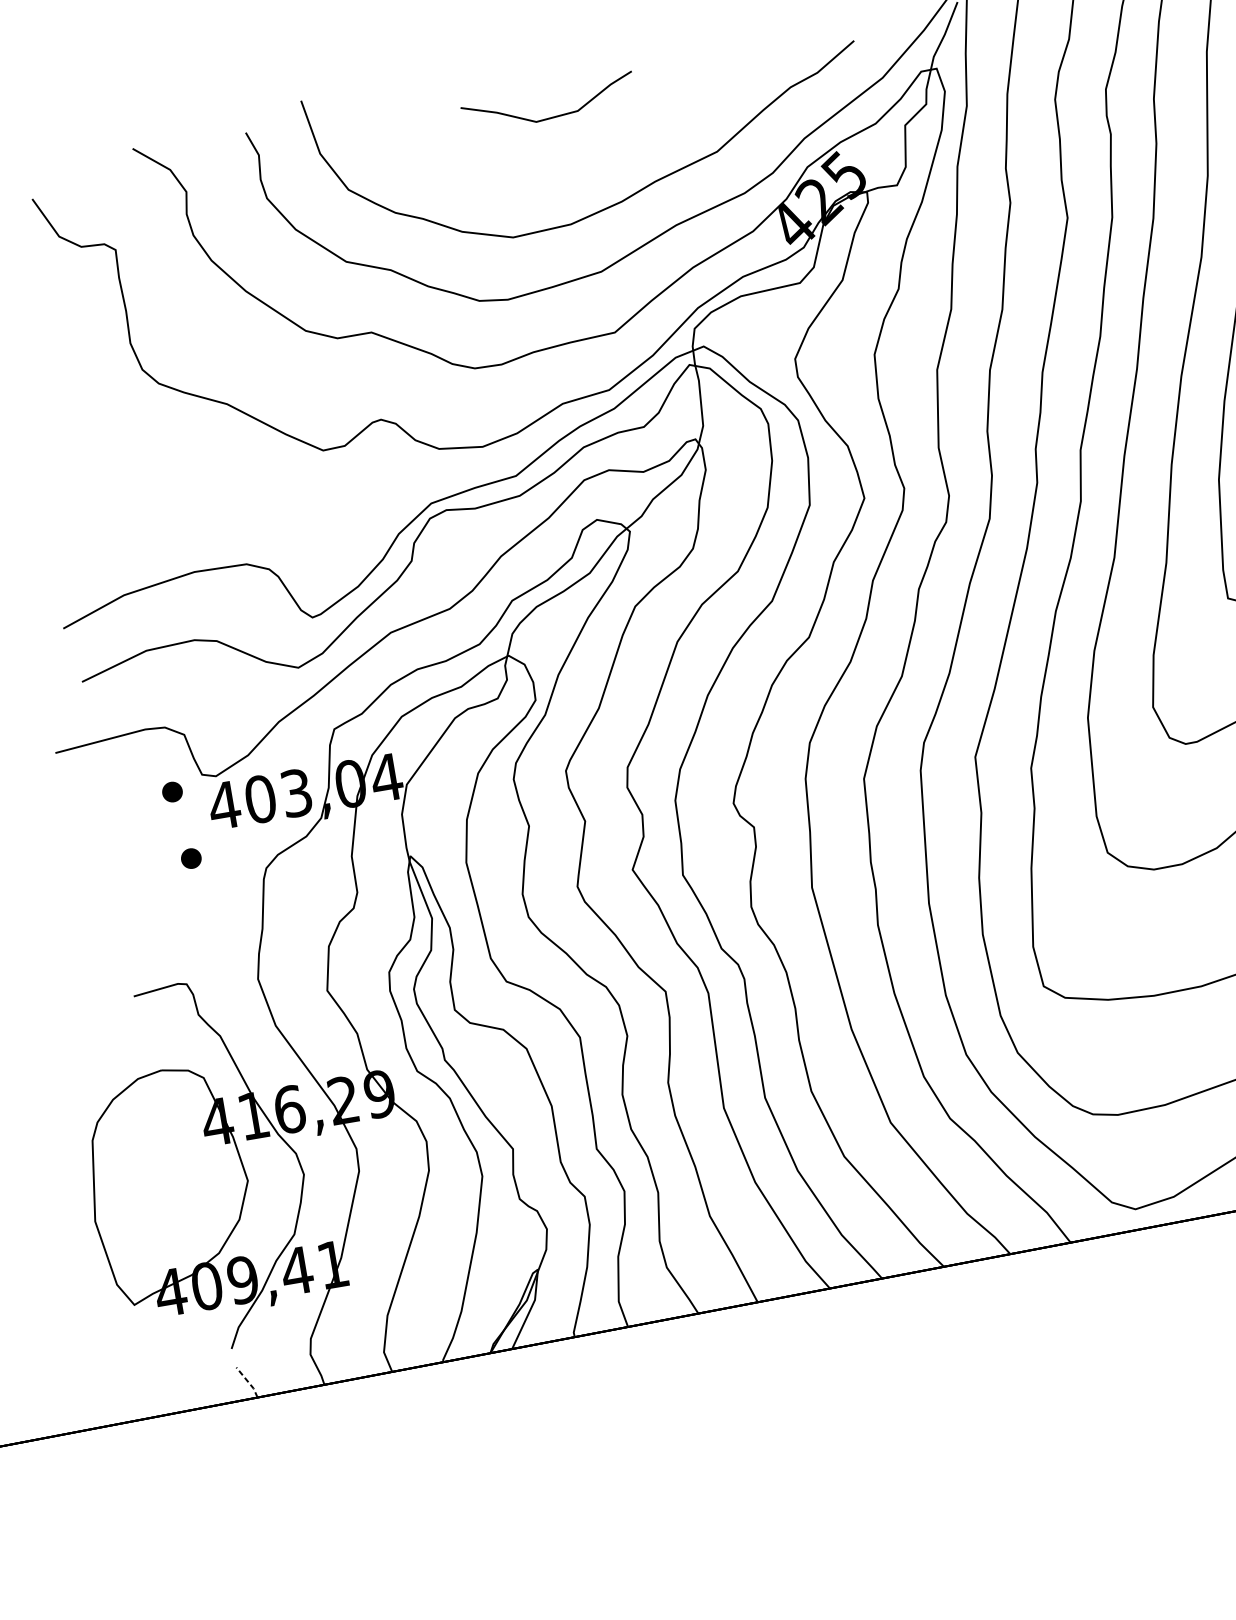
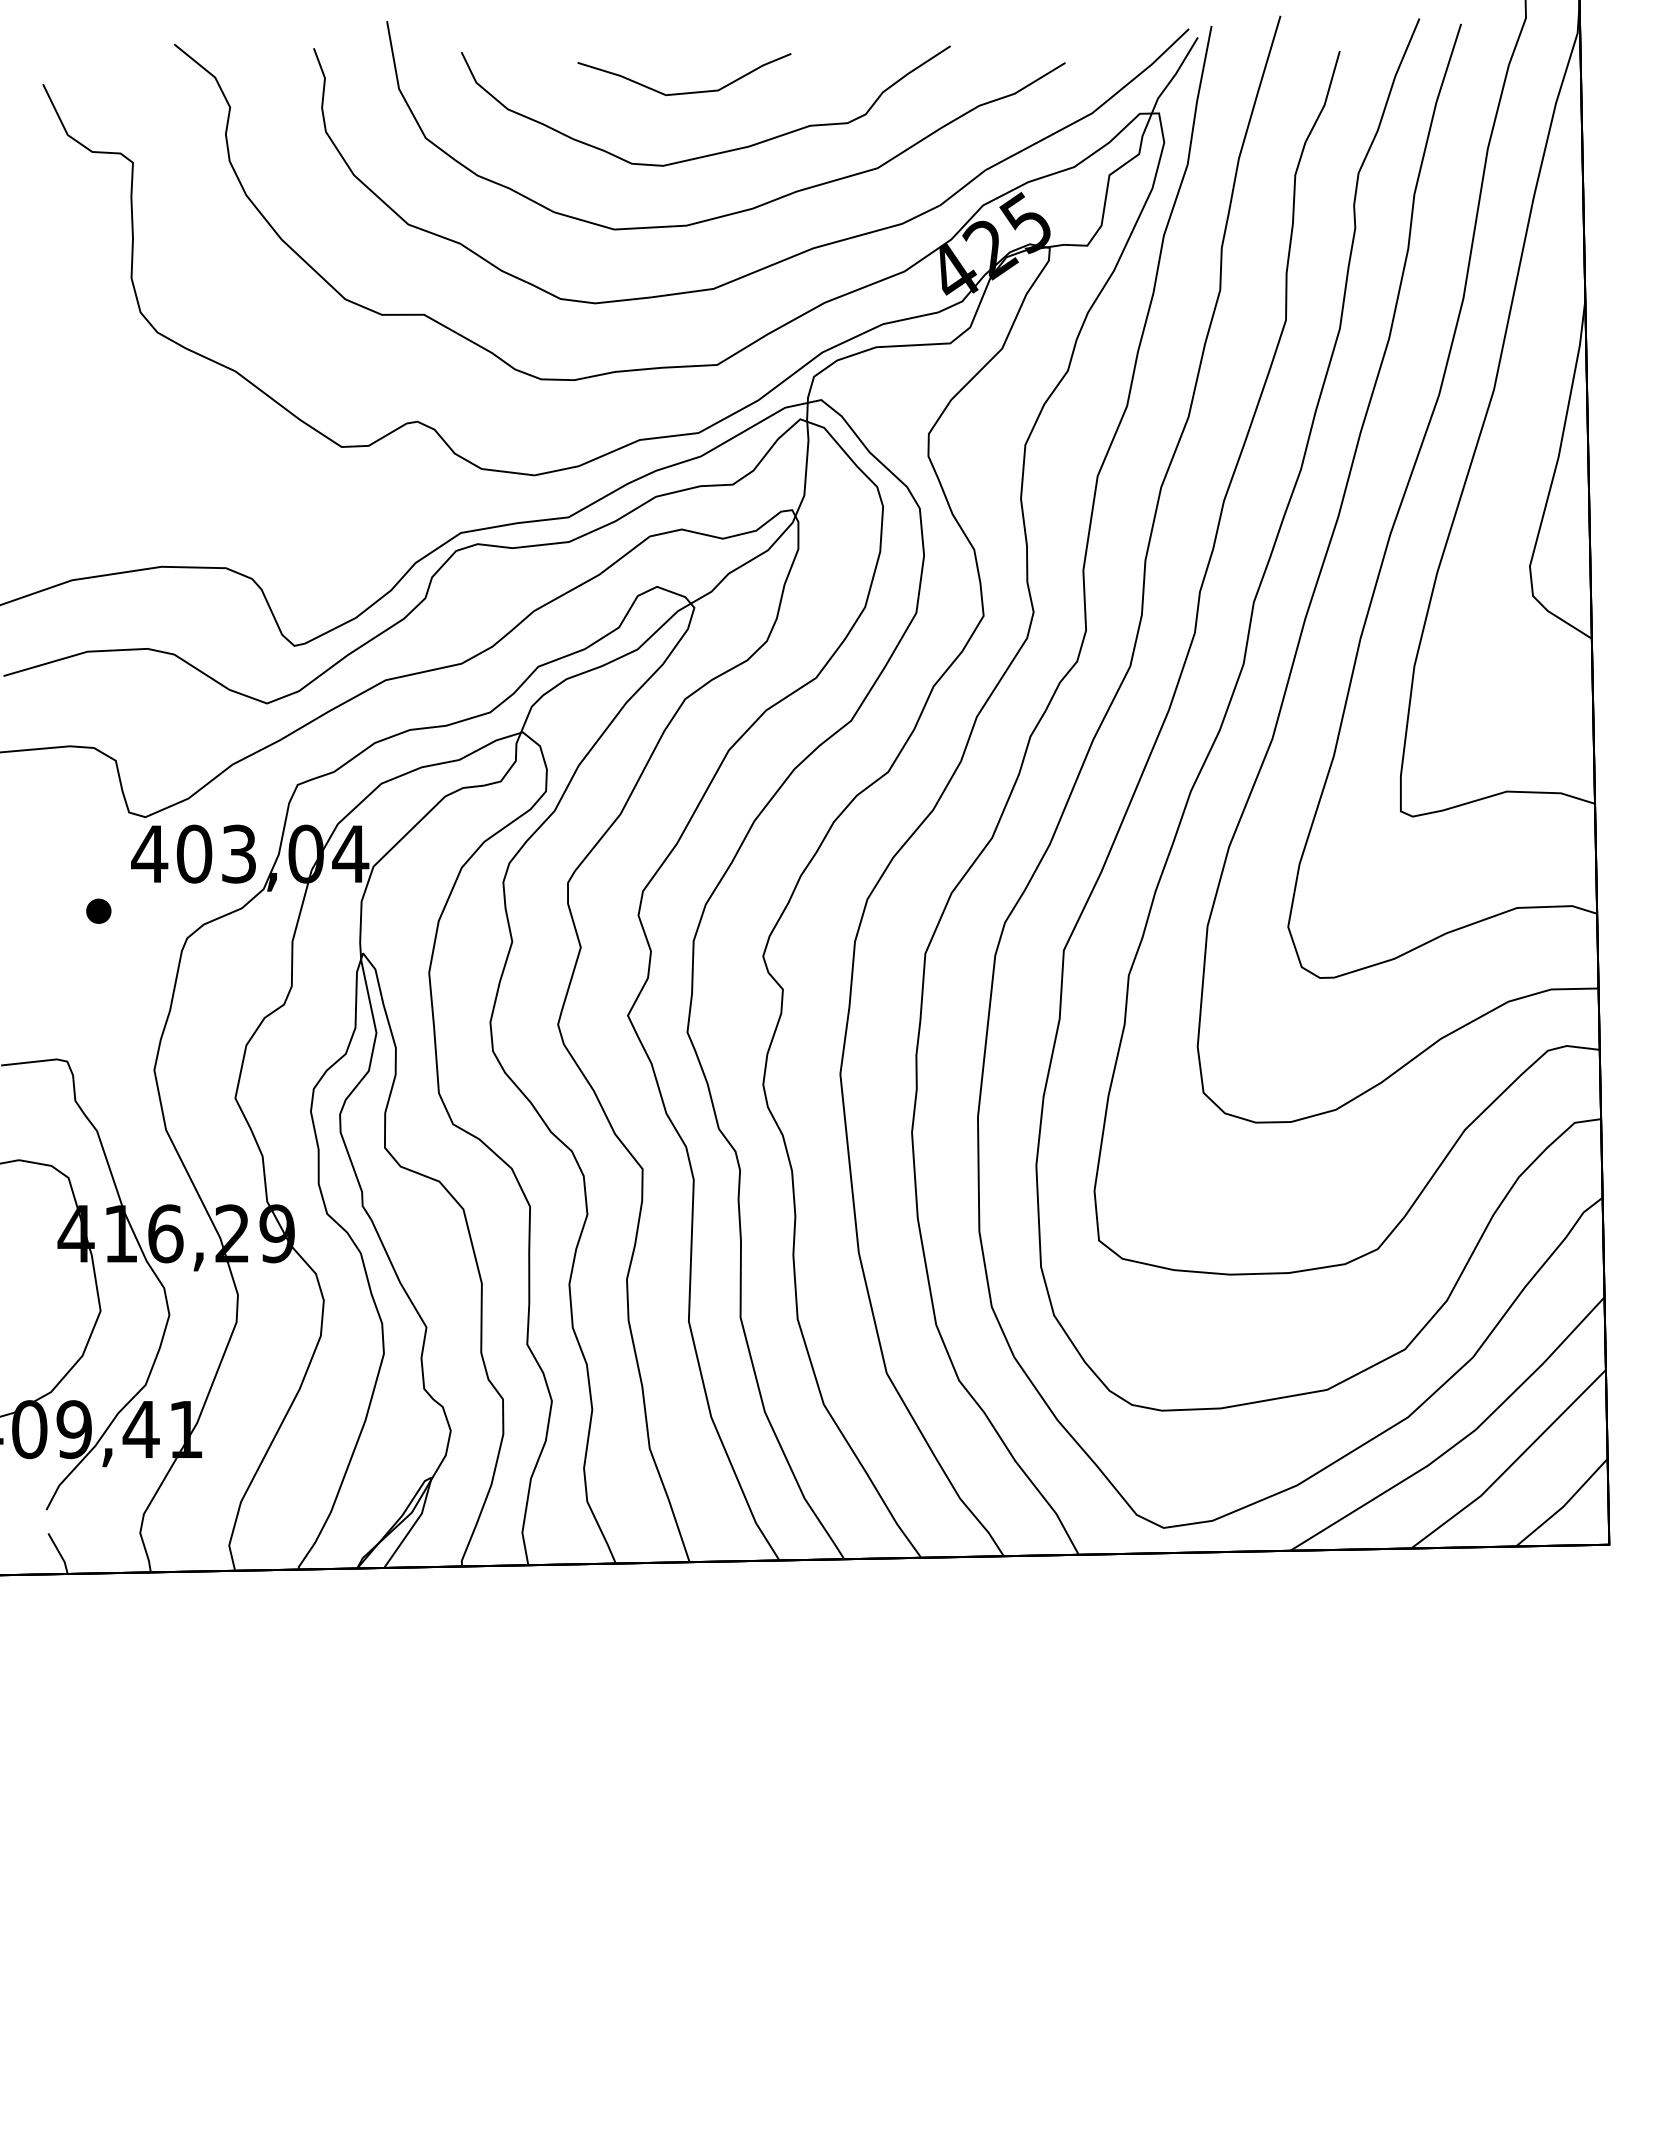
curve: (585, 161) -> (717, 152), added
part: (172, 791) -> (89, 826), removed
line: (248, 1382) -> (59, 1553), dashed -> solid

